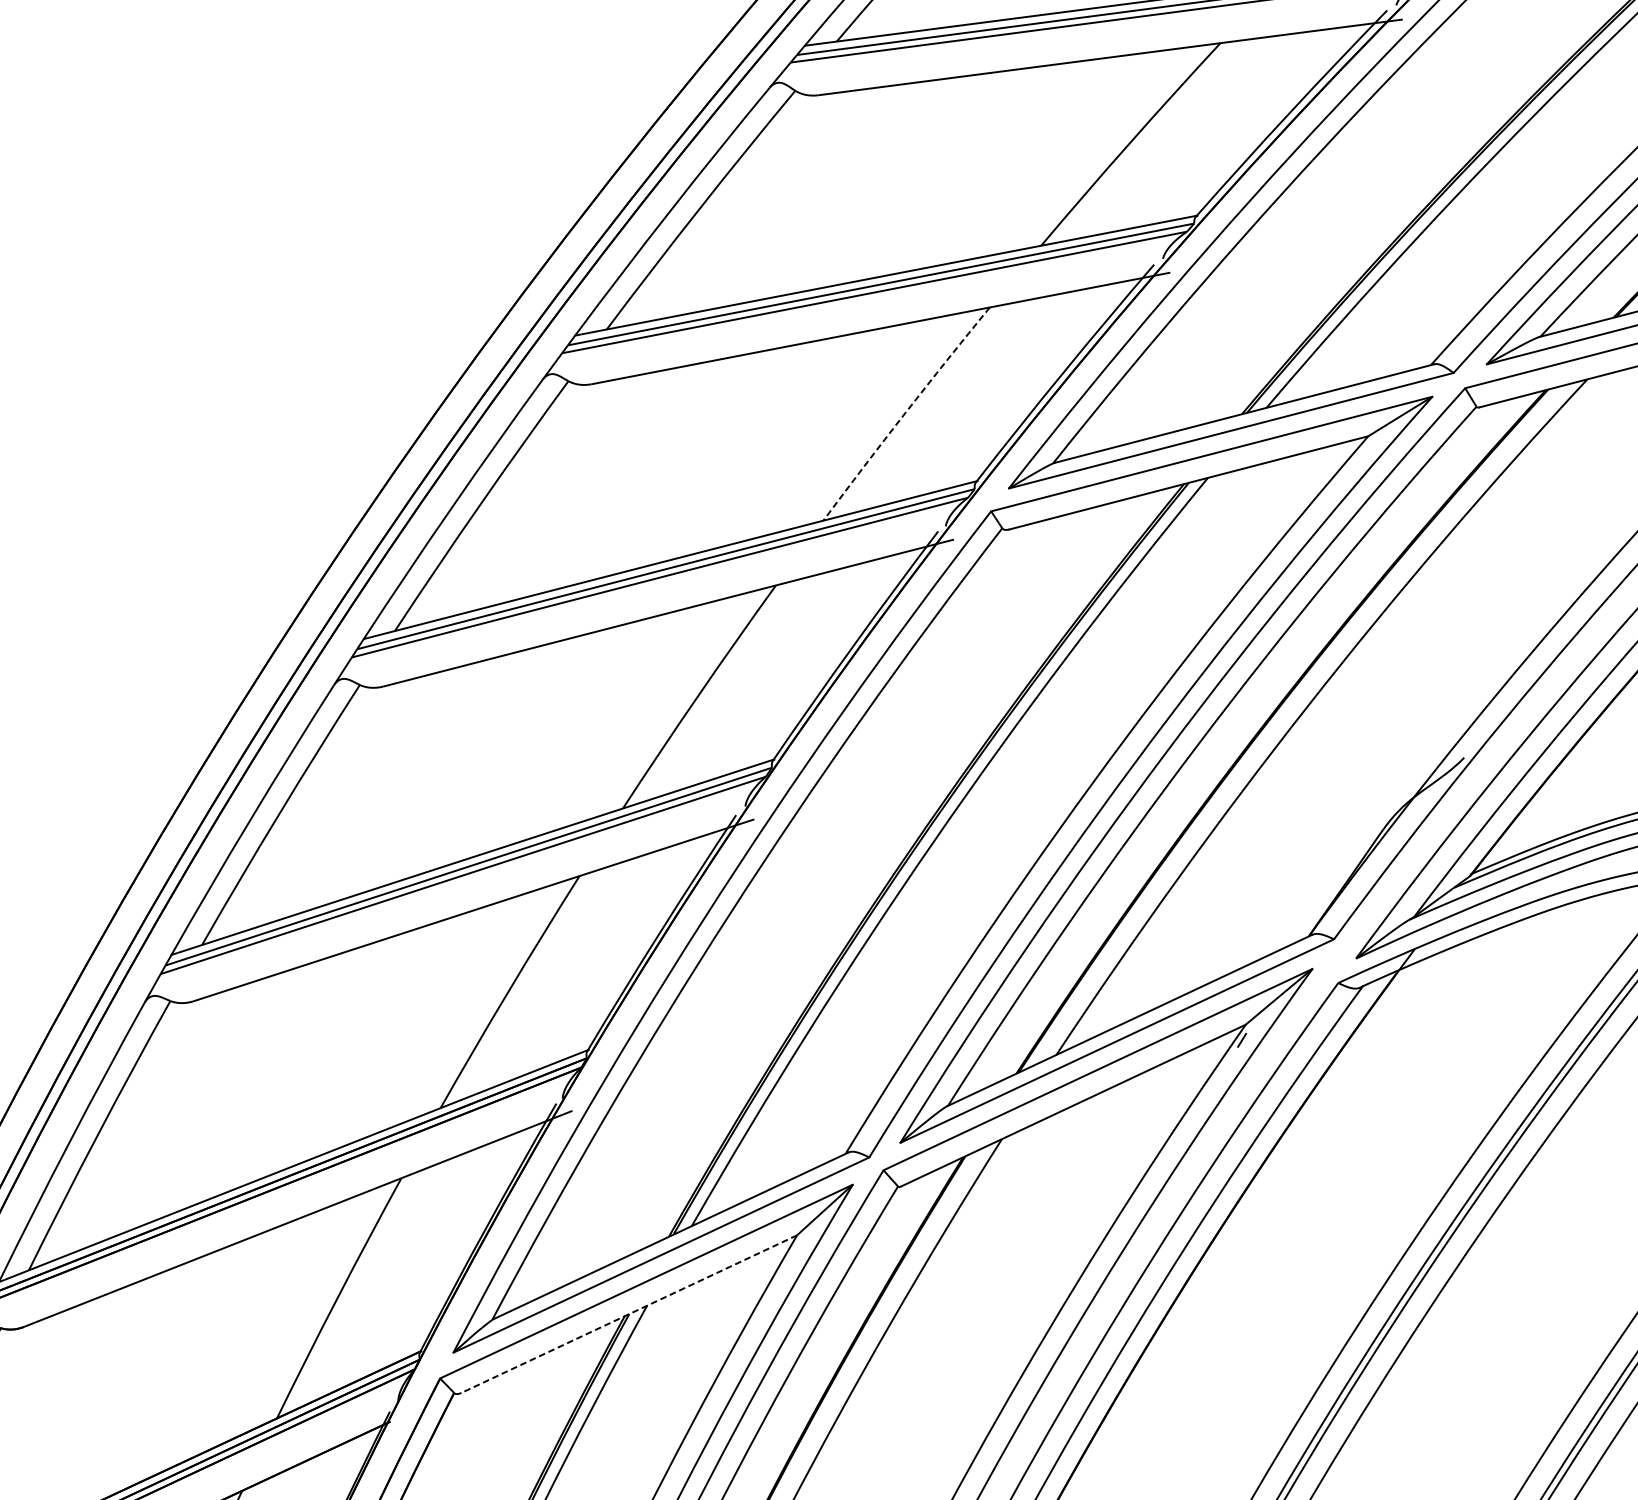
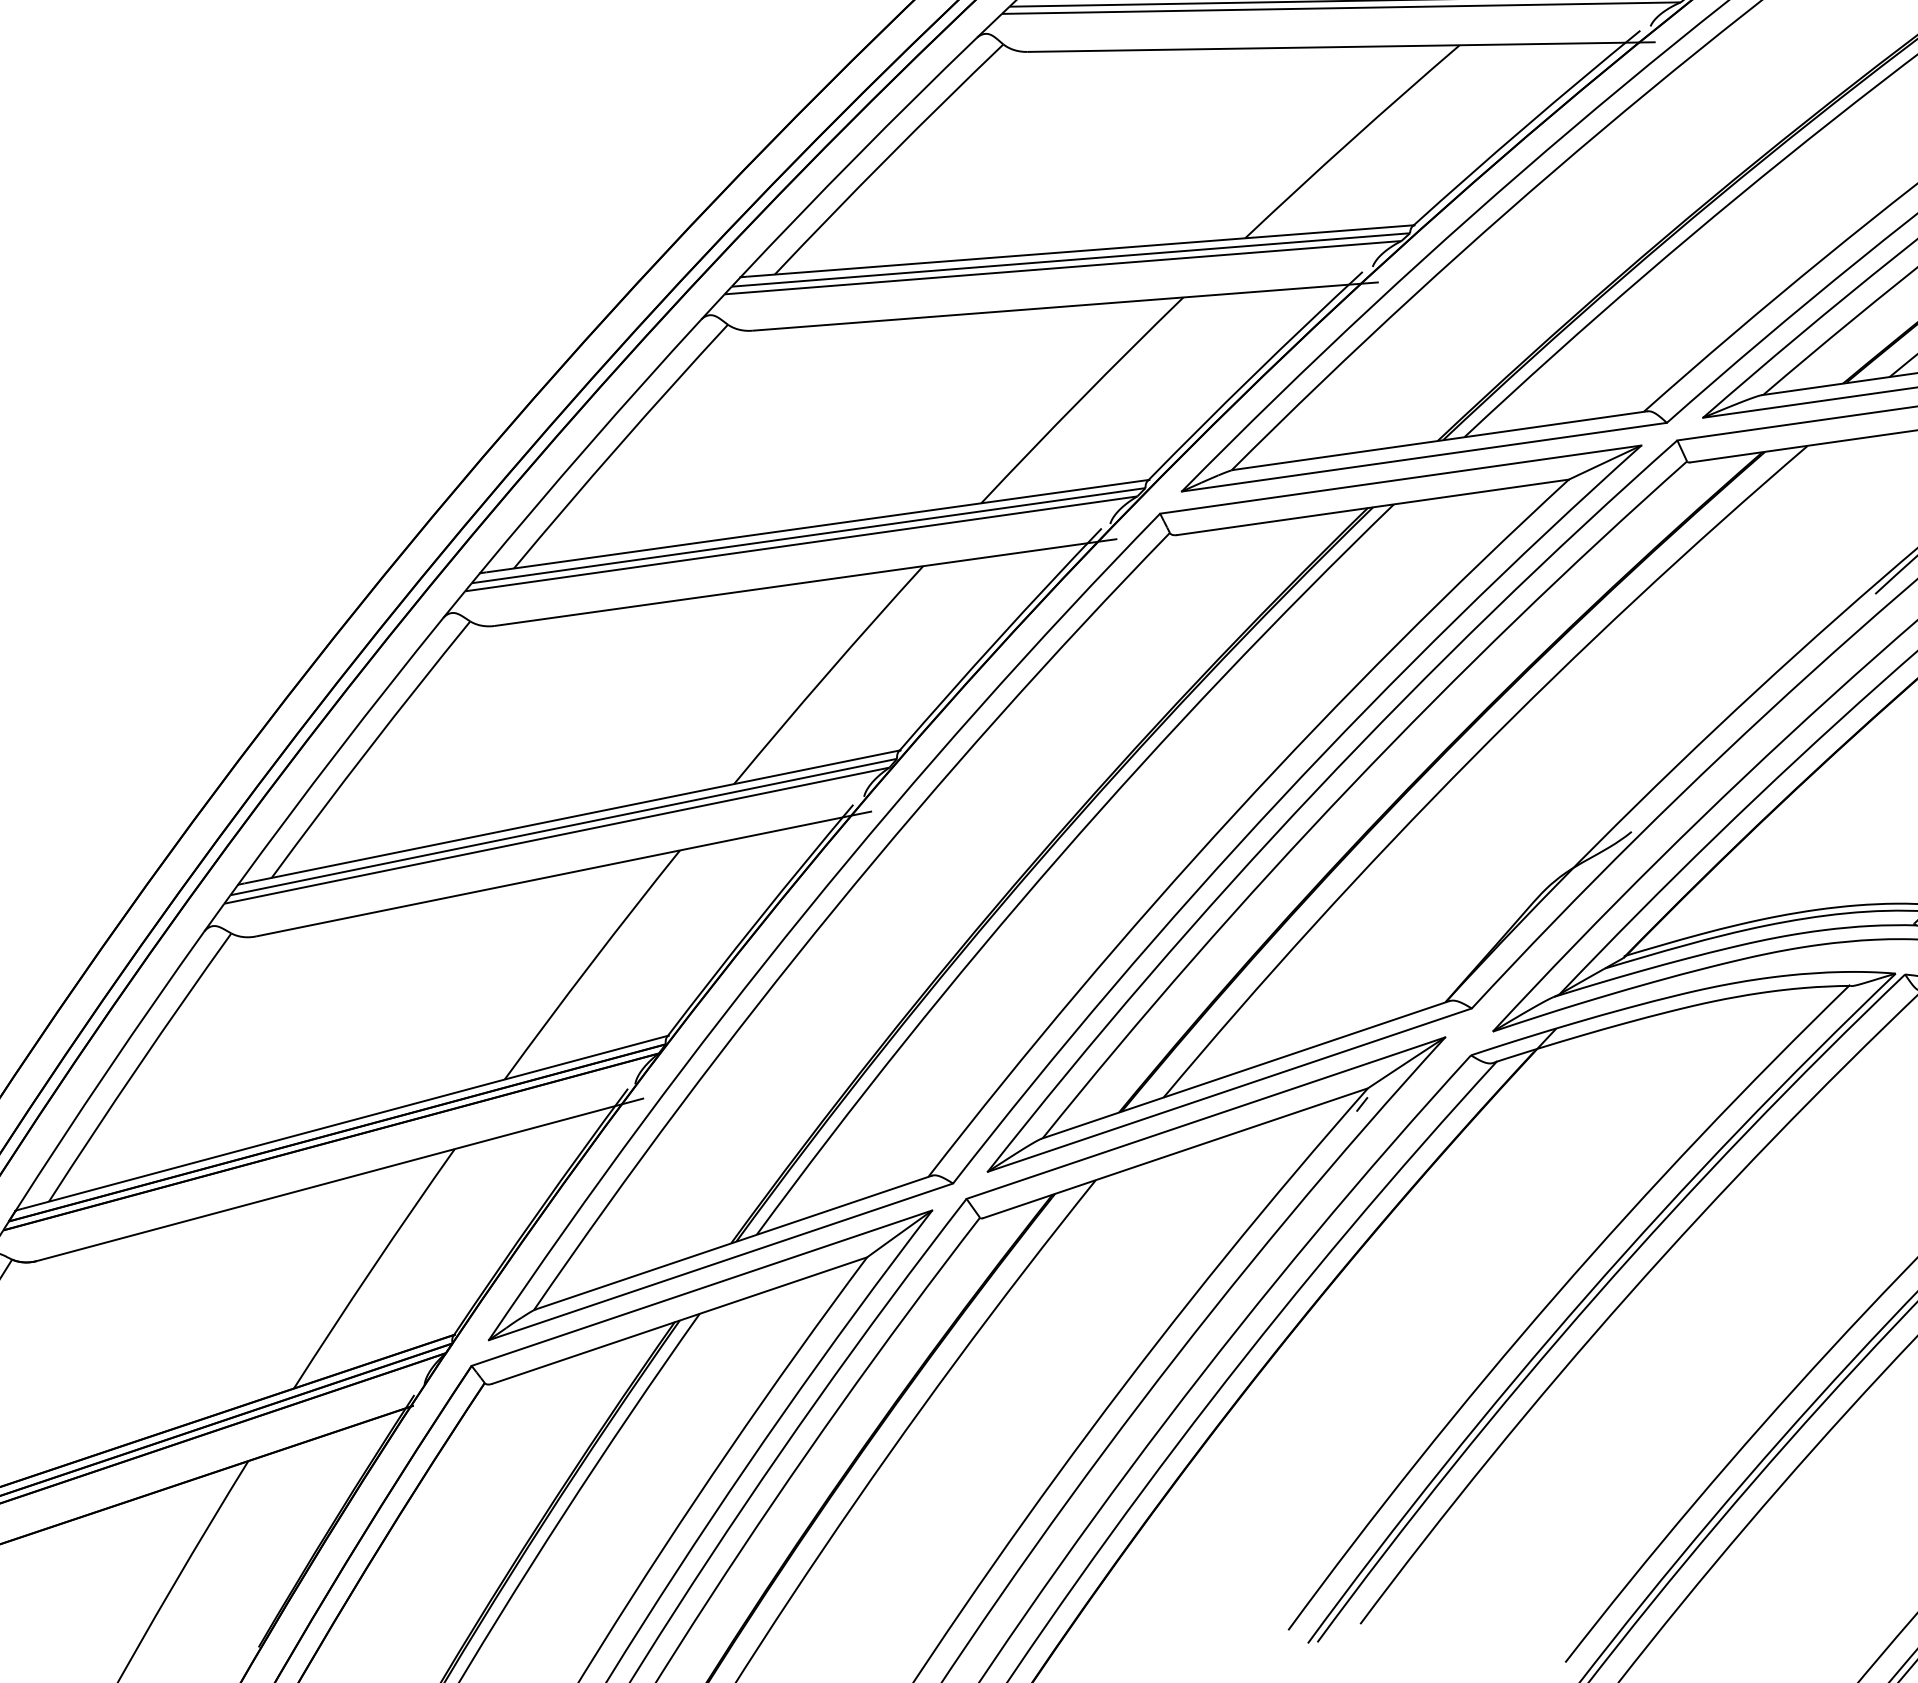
arc: (905, 413) -> (1081, 399), dashed -> solid
line: (628, 1314) -> (679, 1320), dashed -> solid

